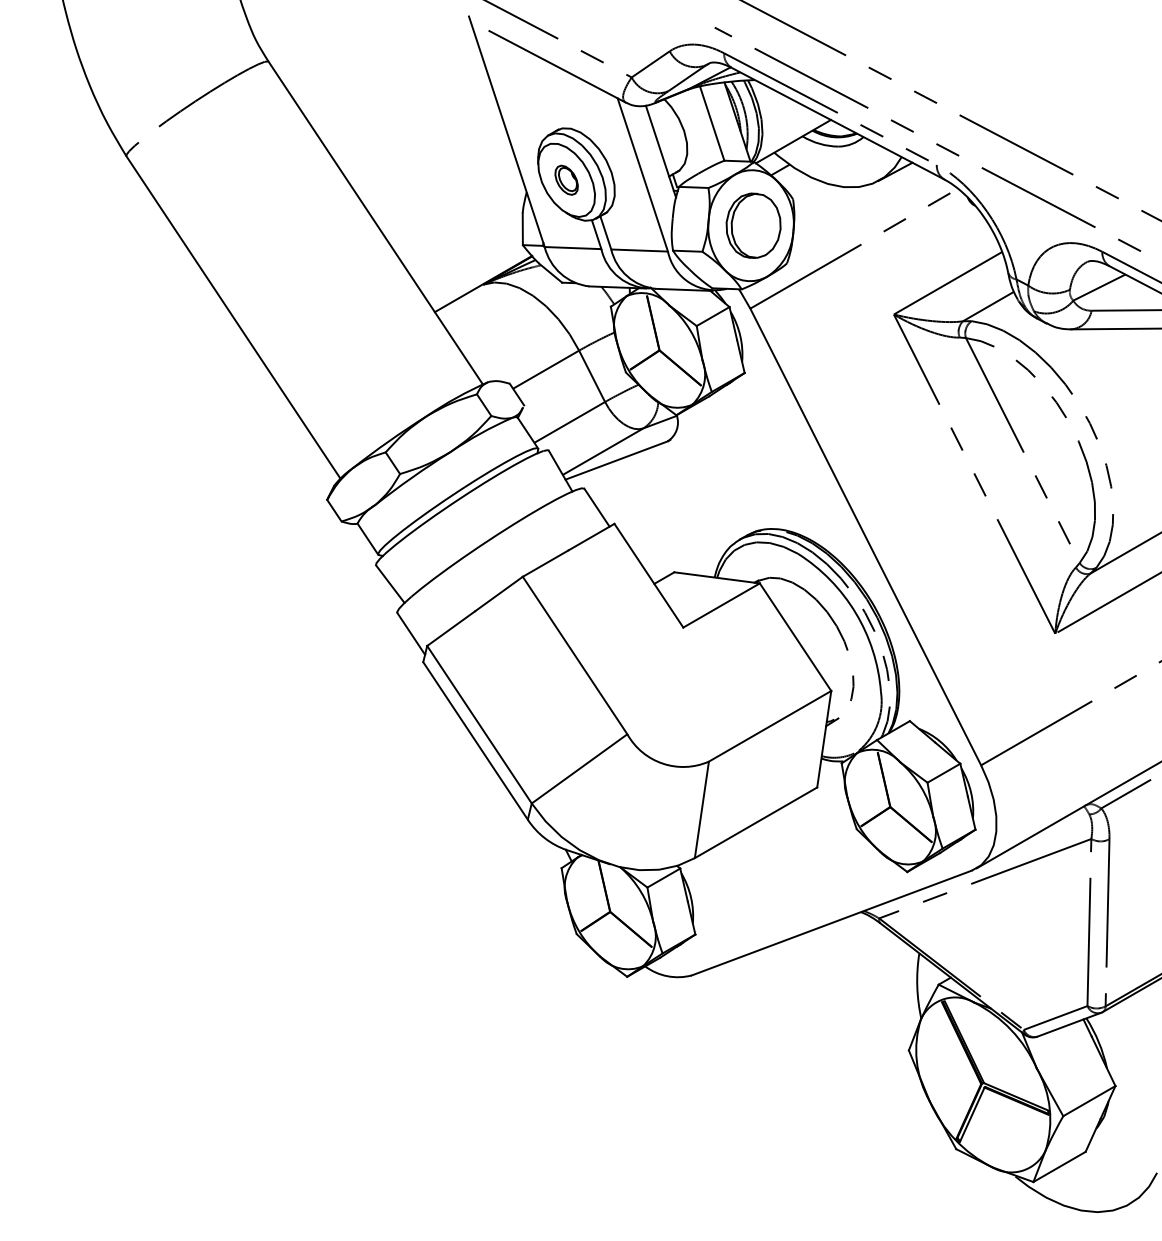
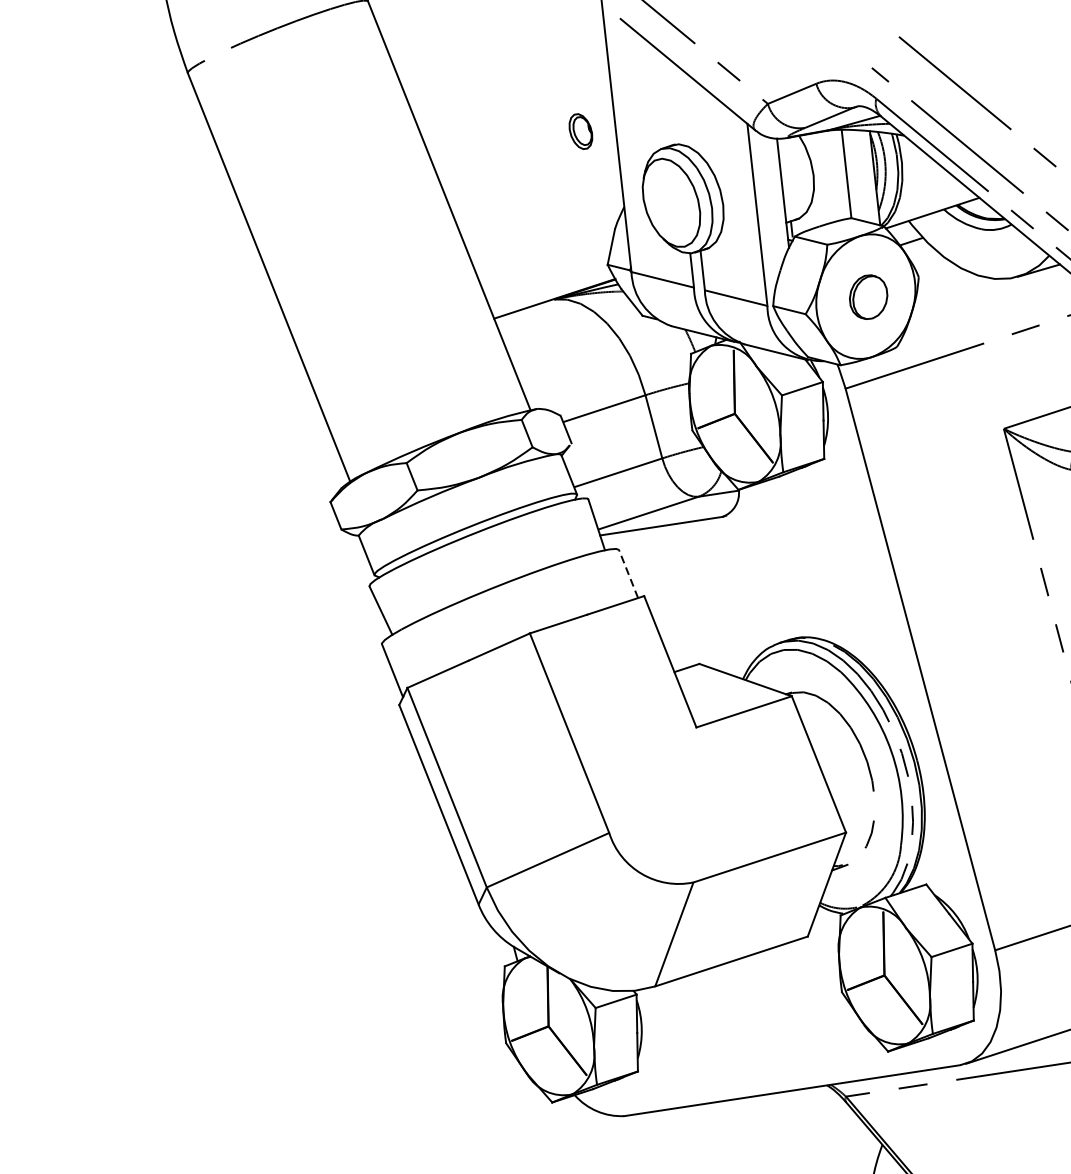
part: (566, 179) -> (580, 130), moved
part: (753, 225) -> (868, 296), size x0.6
line: (597, 507) -> (629, 573), solid -> dashed

